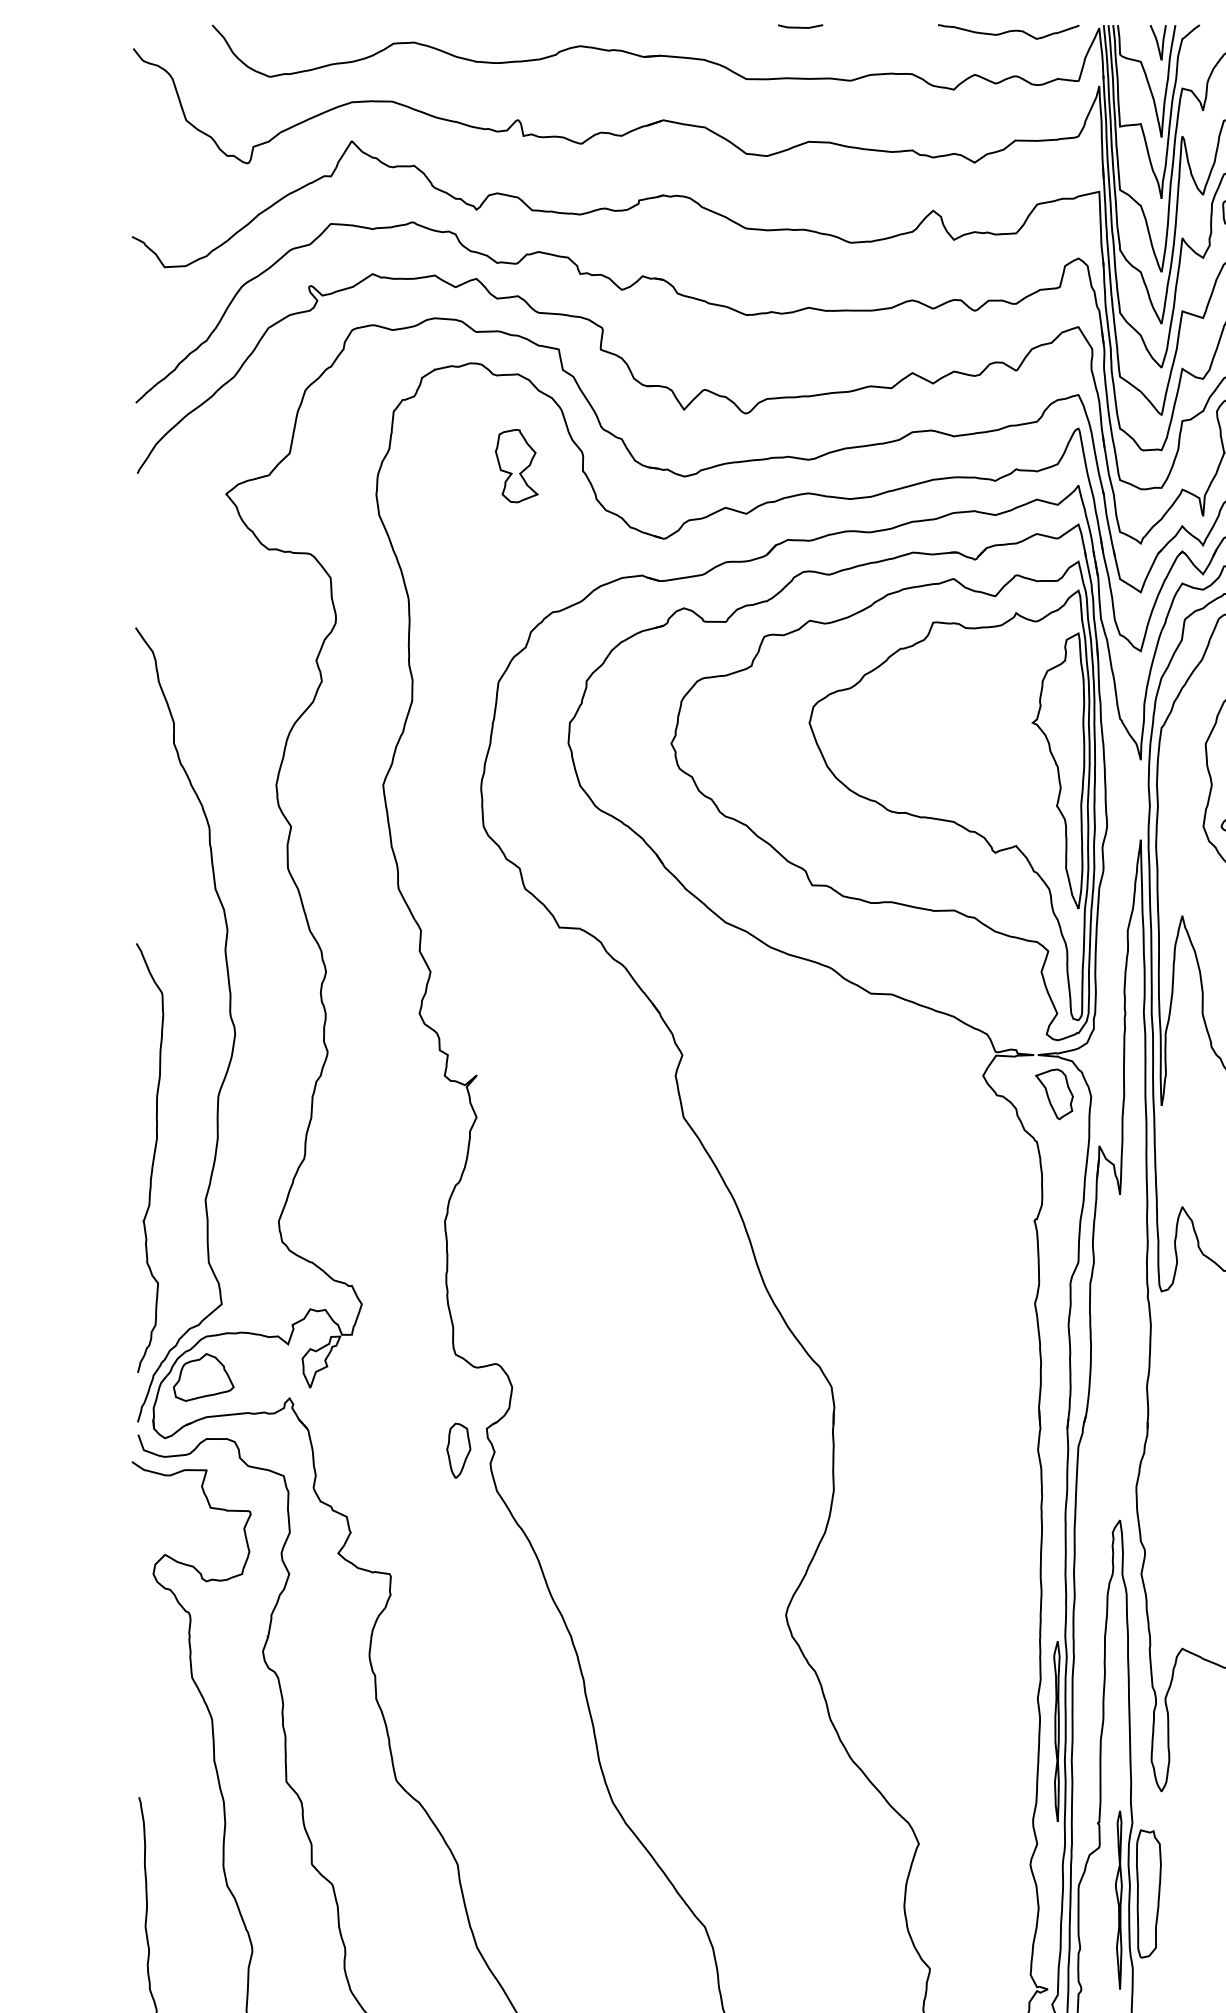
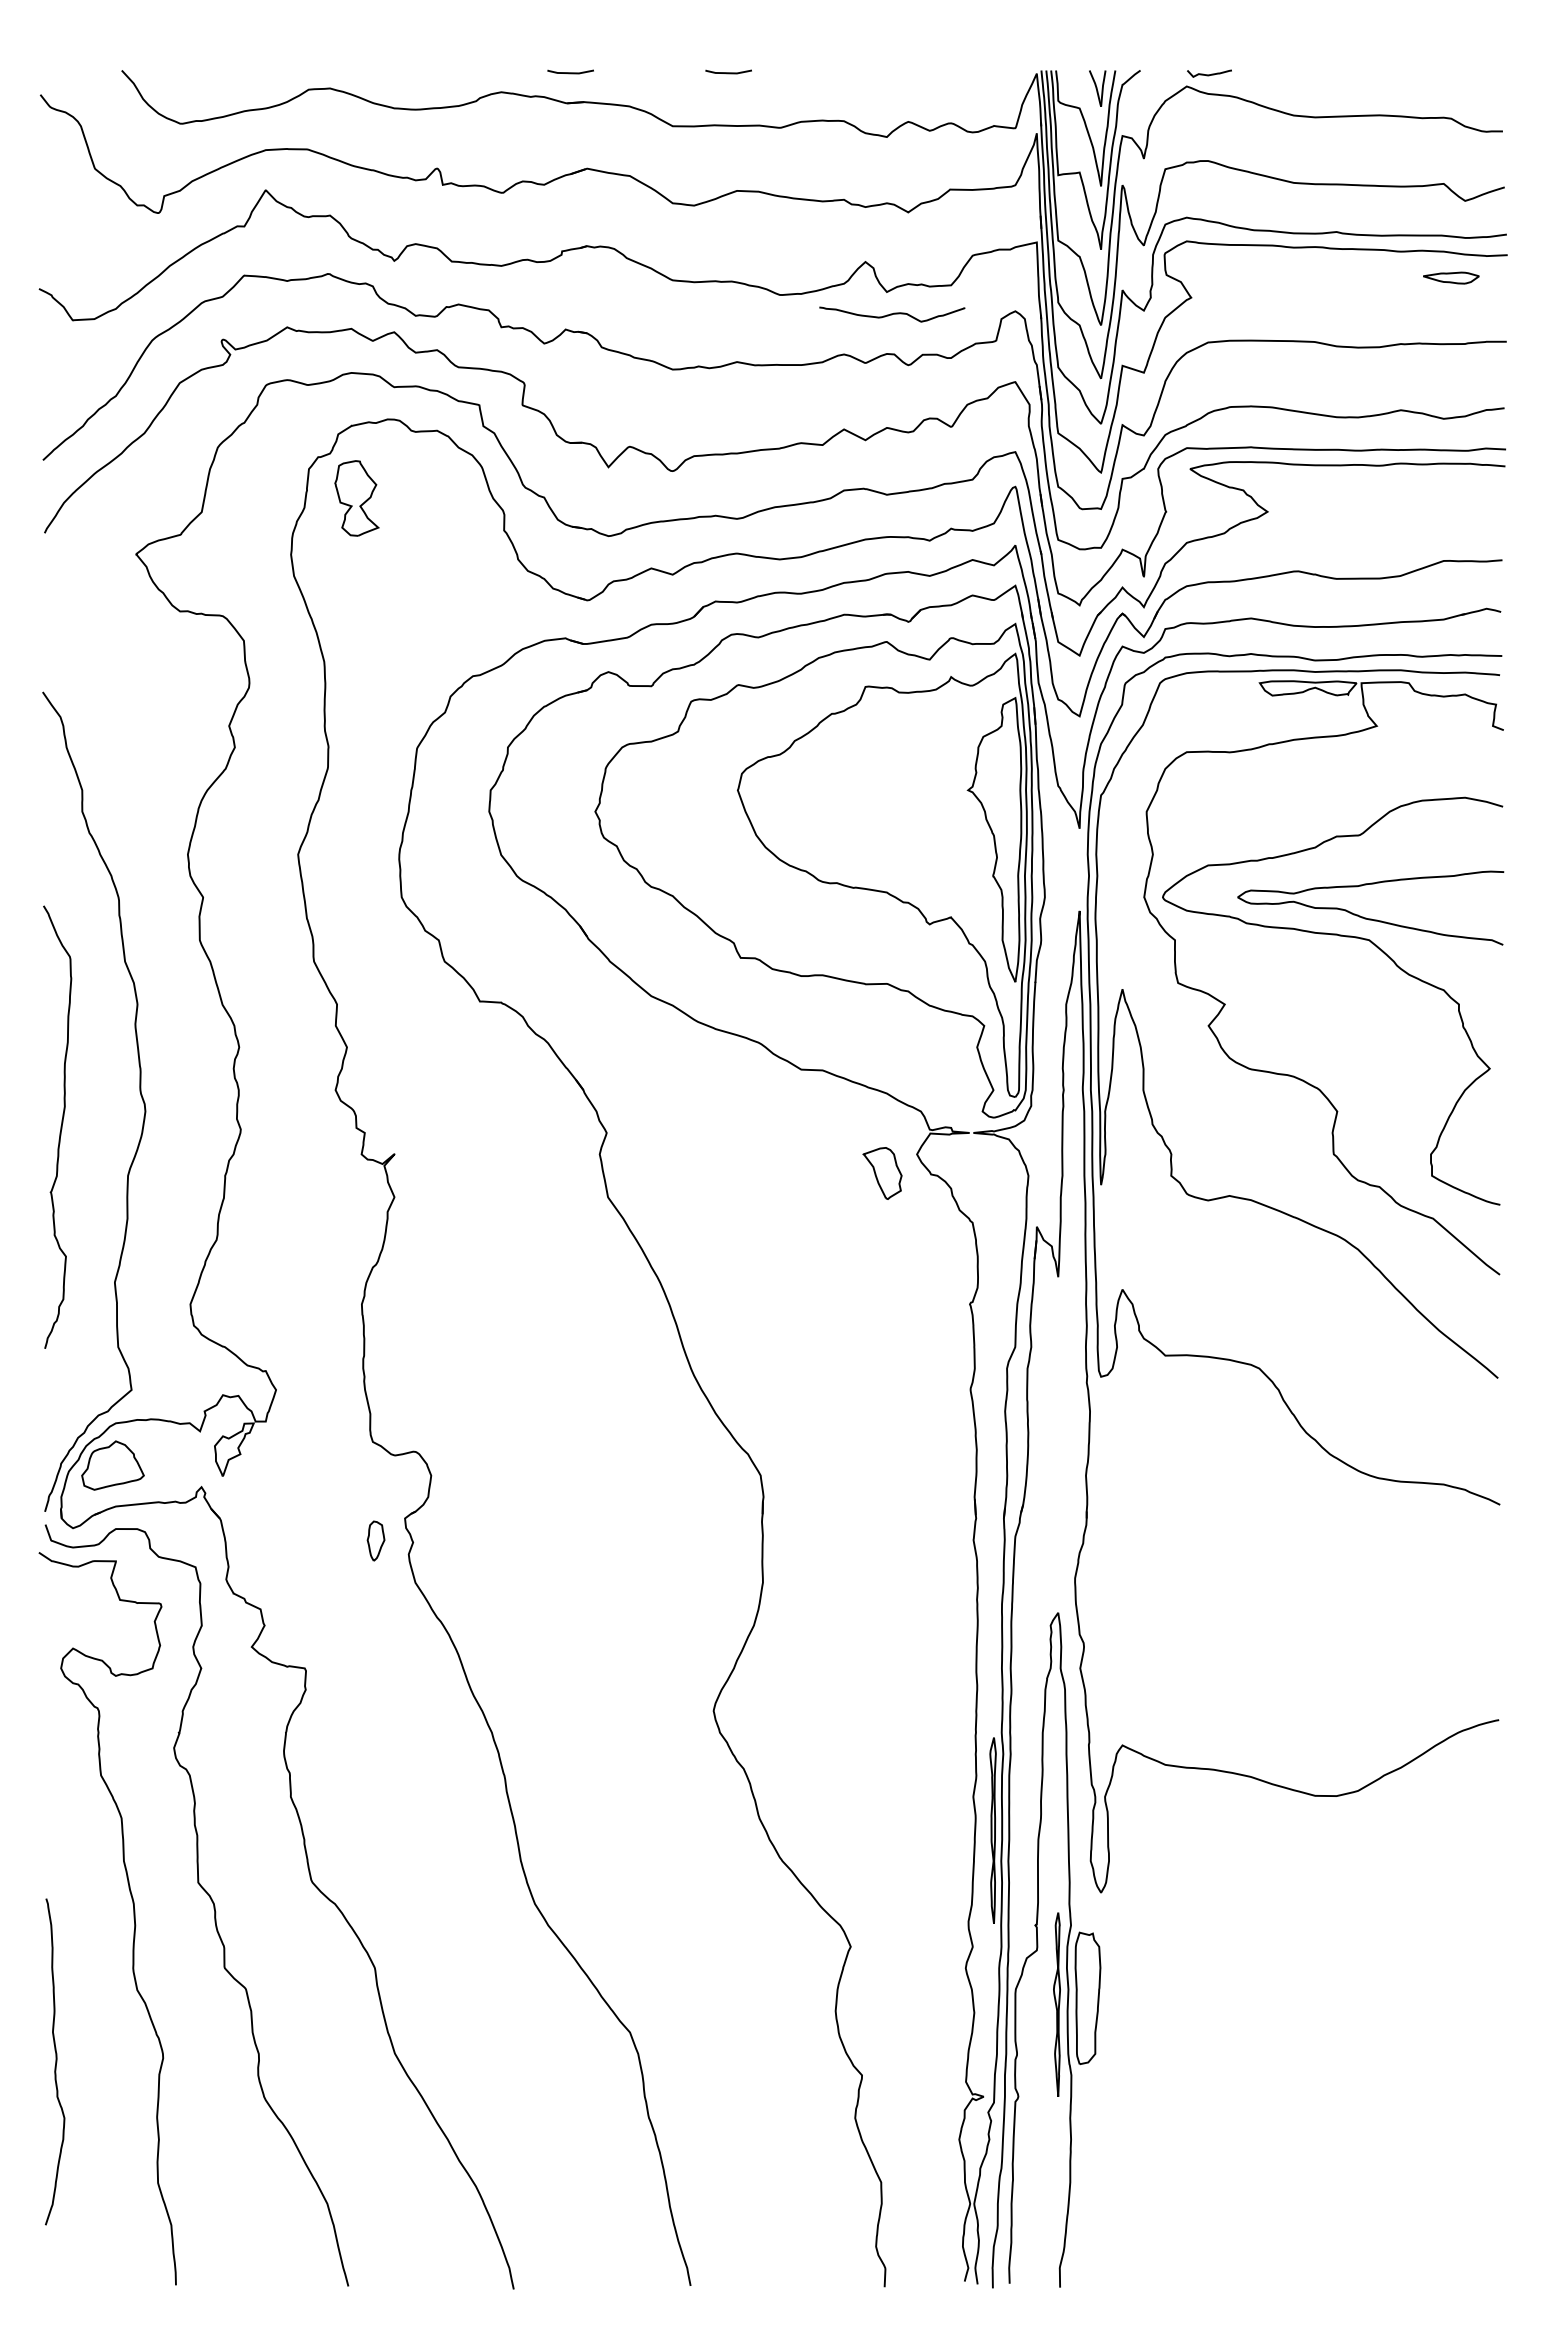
curve: (647, 27) -> (570, 72), added
curve: (1008, 31) -> (892, 314), moved
part: (516, 466) -> (356, 498), moved
part: (1054, 1094) -> (882, 1173), moved
curve: (152, 1157) -> (60, 1126), moved
part: (458, 1450) -> (375, 1540), size x0.7

